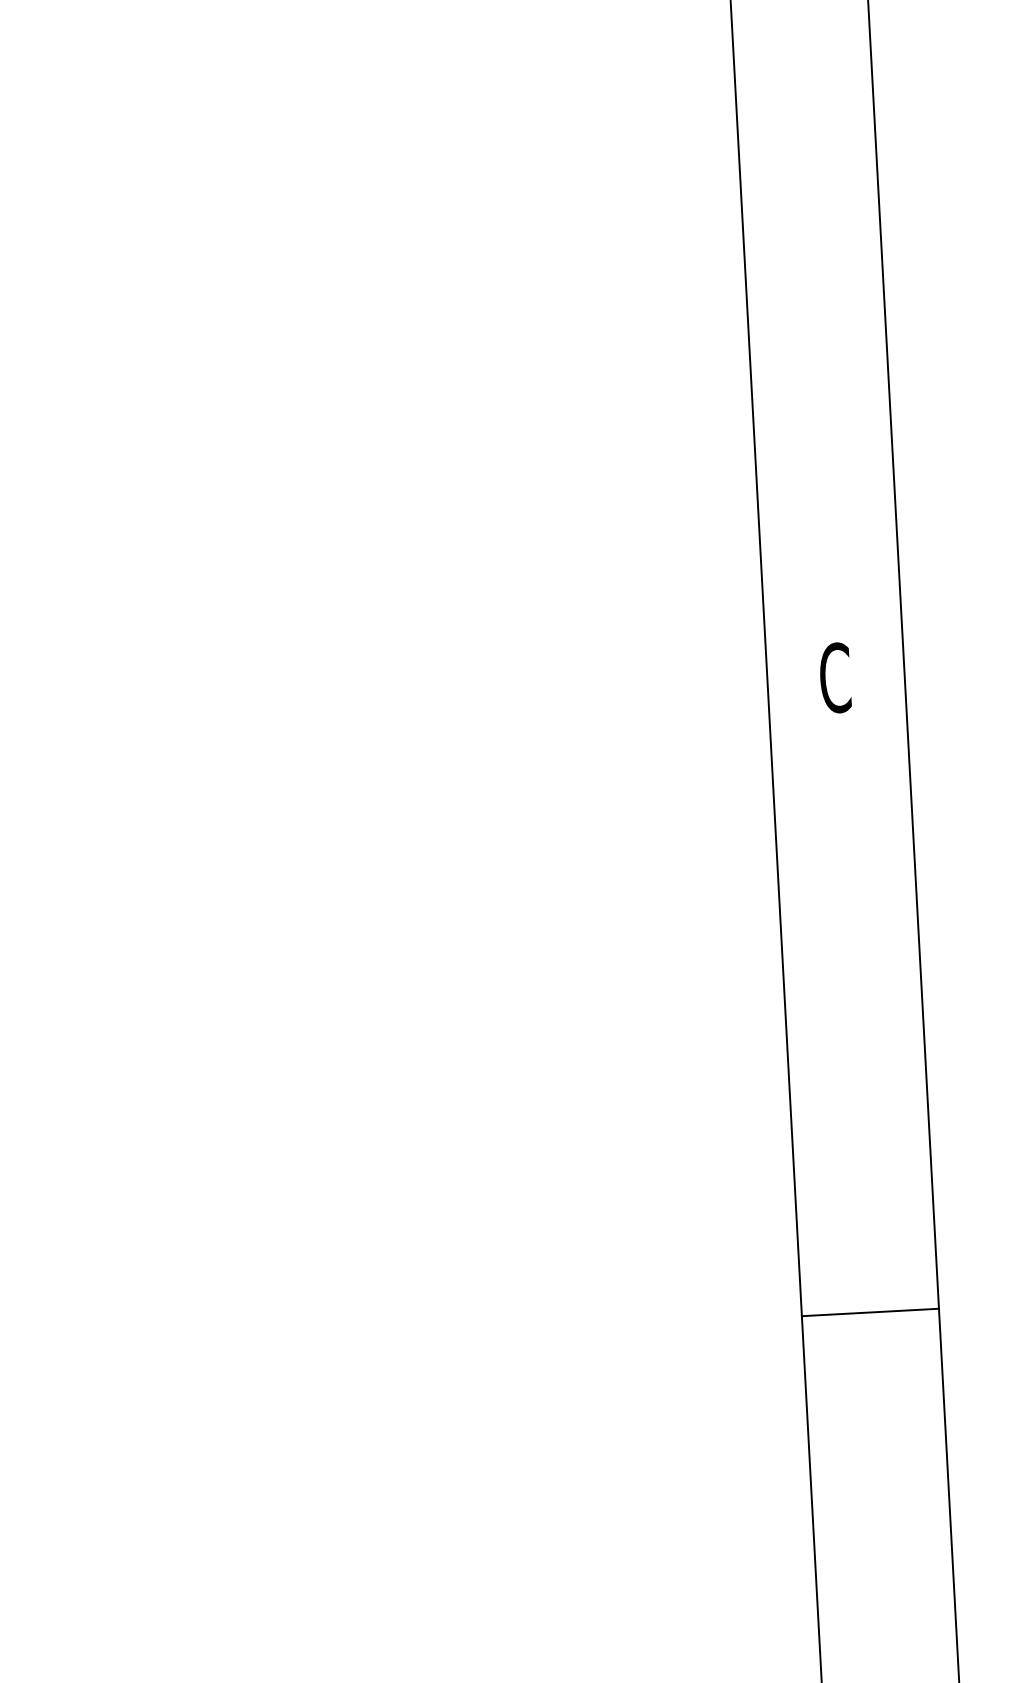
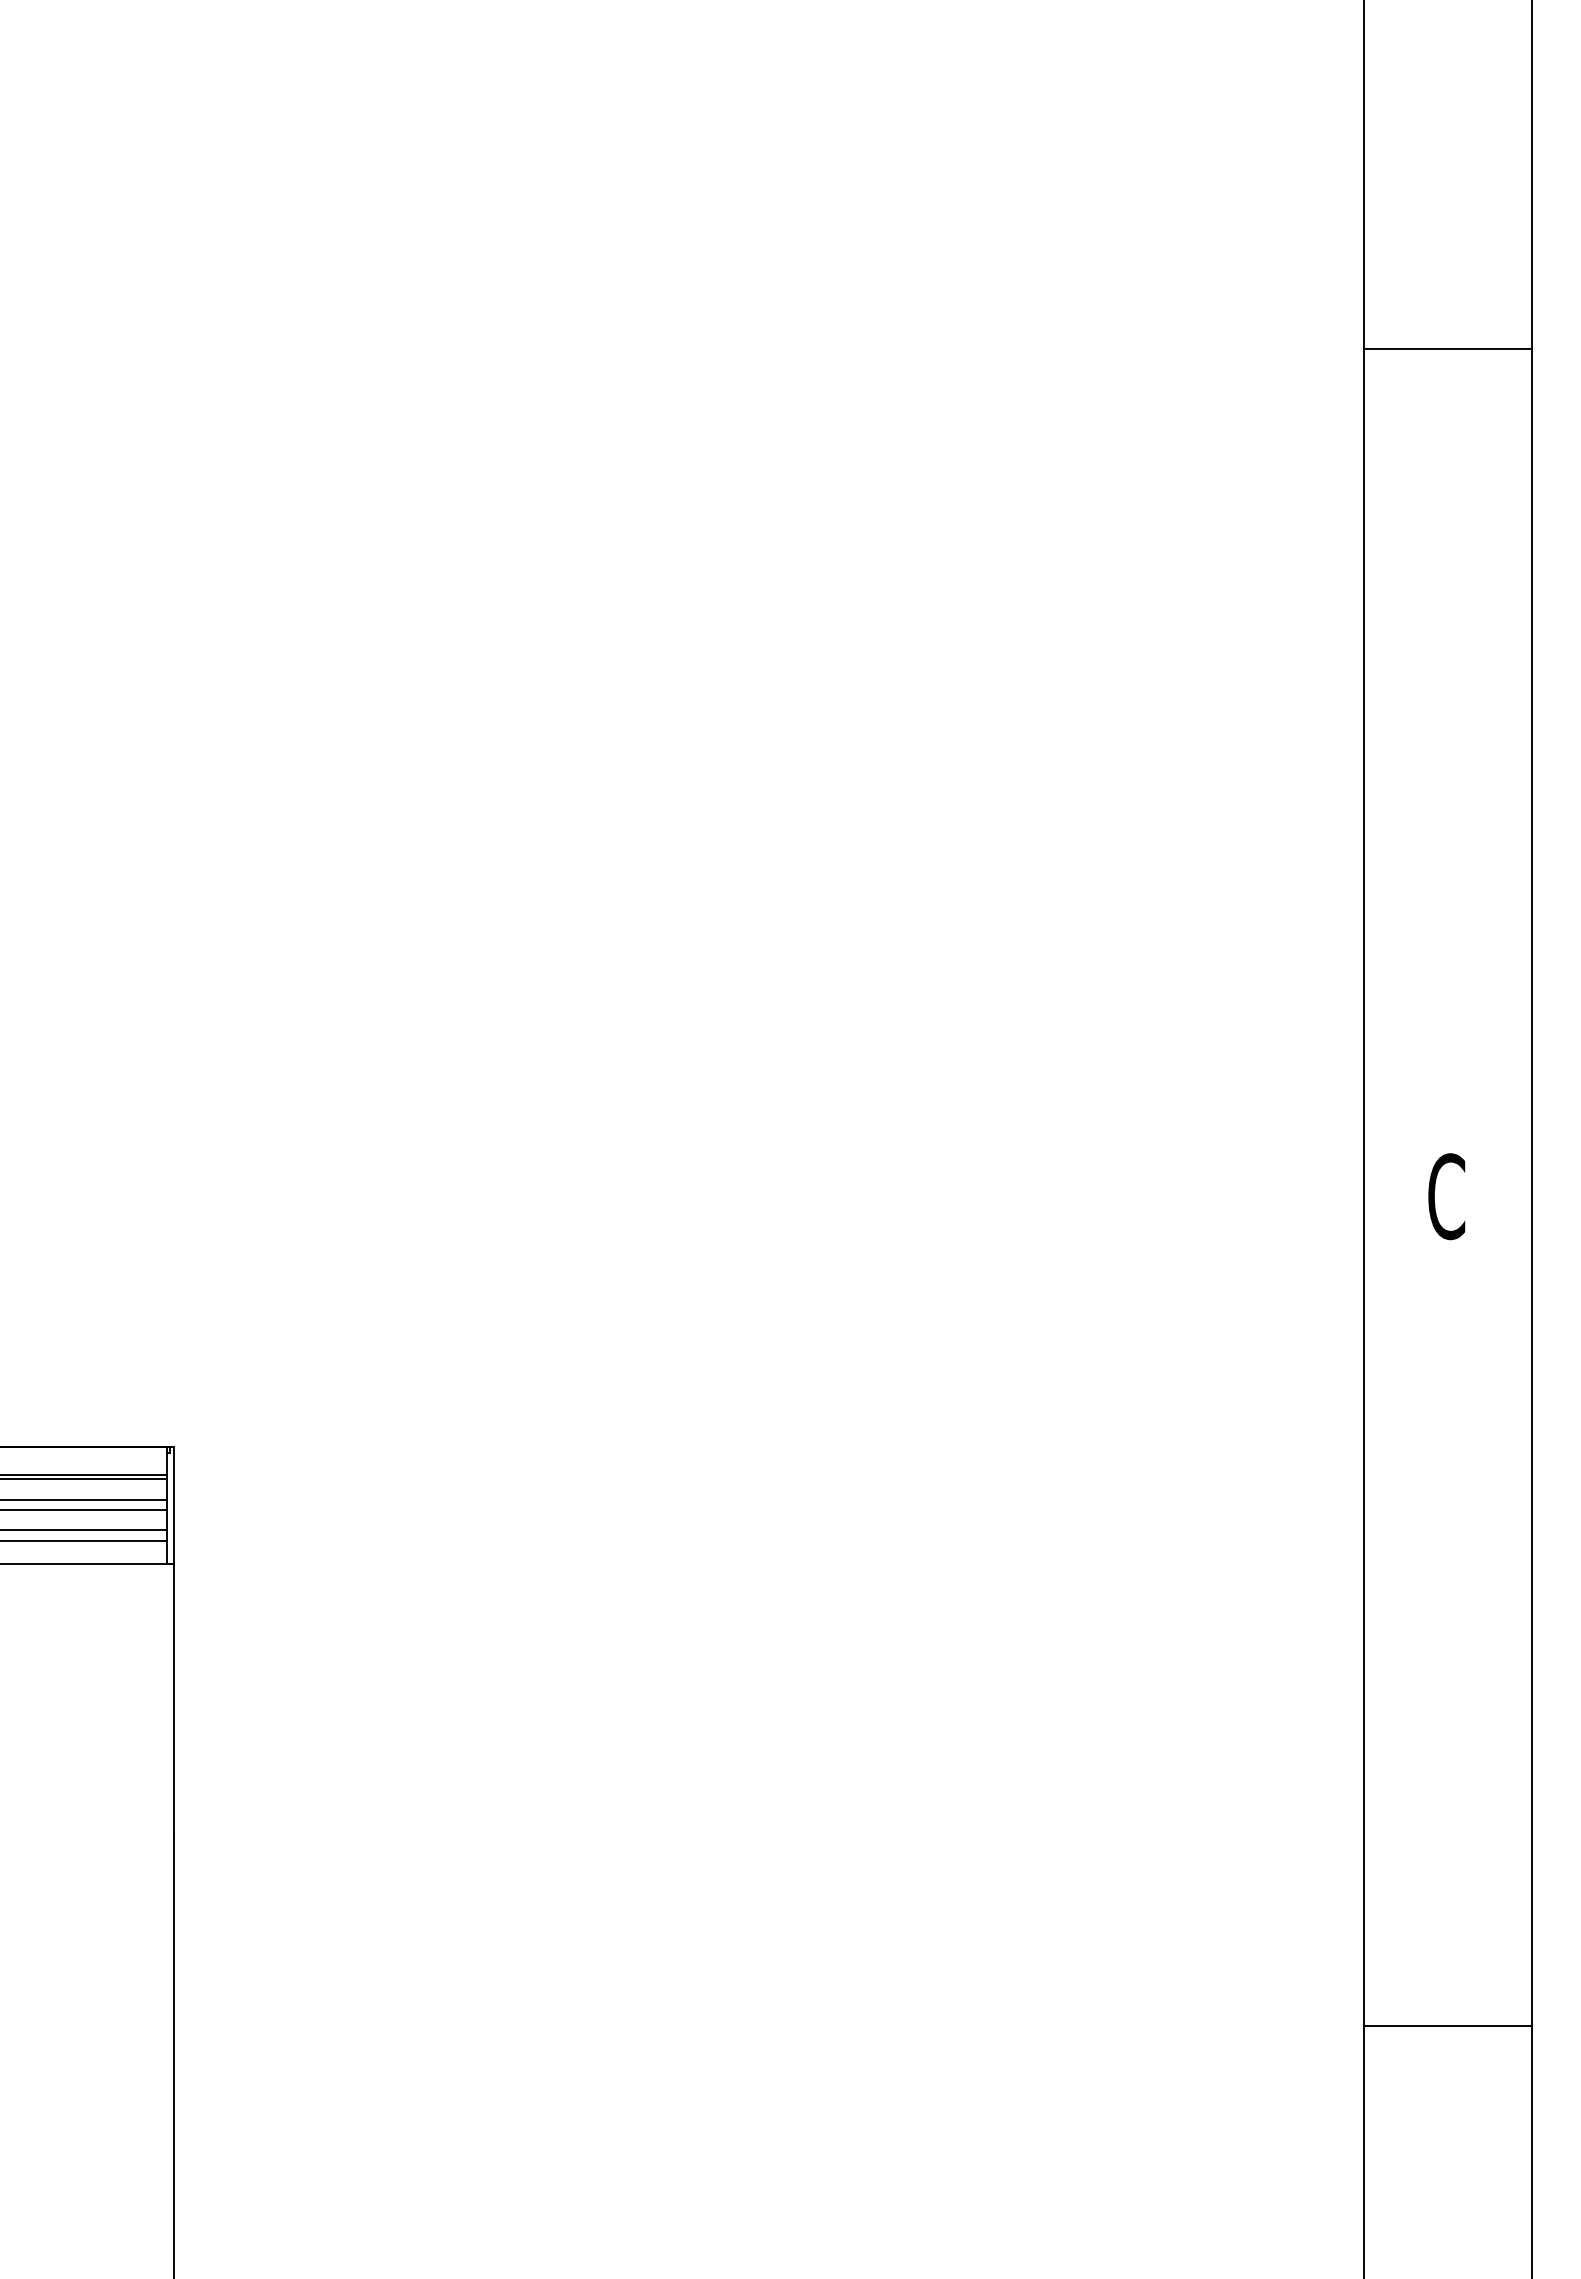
line: (870, 1312) -> (1447, 2026), moved

